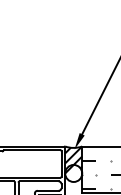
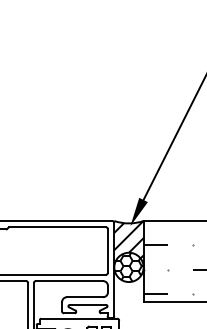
hatch: (73, 173) -> (128, 267), added

